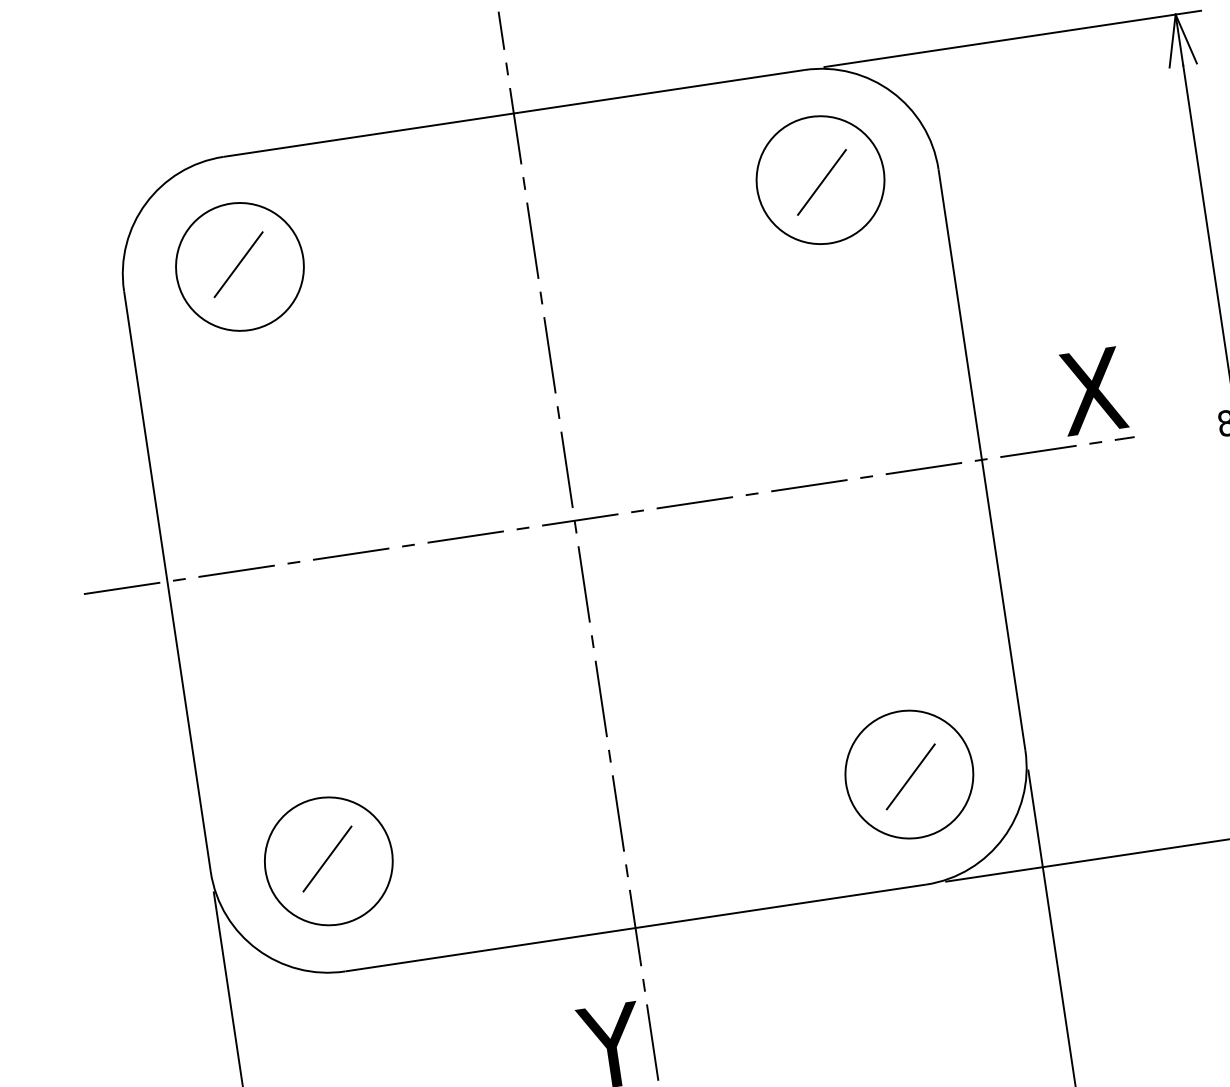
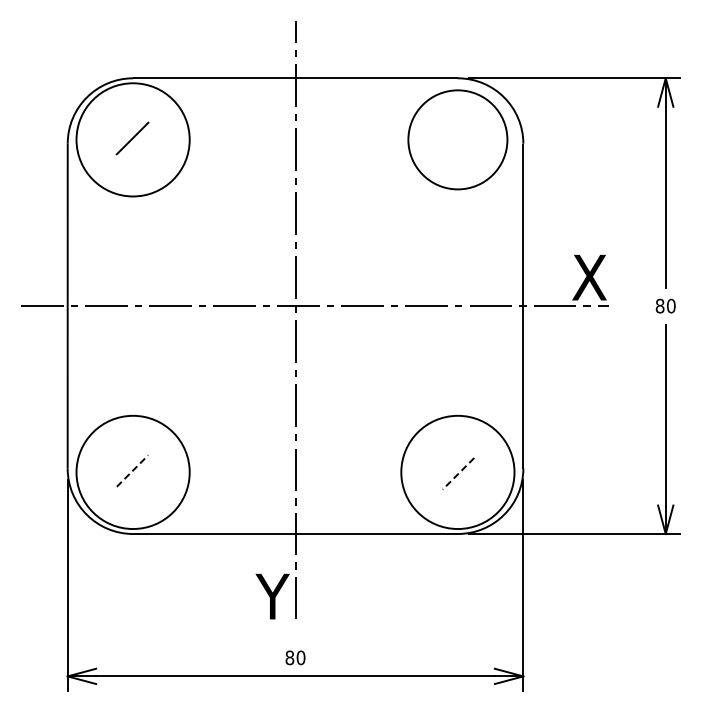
circle: (819, 179) -> (457, 139), size x1.4
line: (822, 182) -> (458, 141), removed
circle: (238, 266) -> (132, 139), size x1.6
circle: (908, 774) -> (457, 472), size x1.6
line: (910, 778) -> (458, 474), solid -> dashed
line: (327, 858) -> (132, 470), solid -> dashed
circle: (327, 861) -> (132, 472), size x1.6

